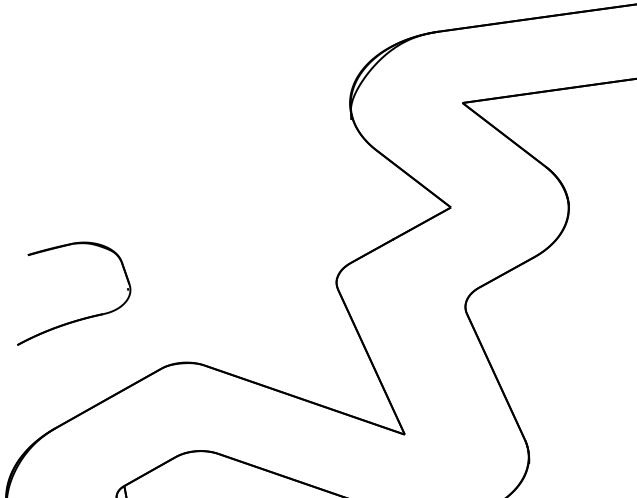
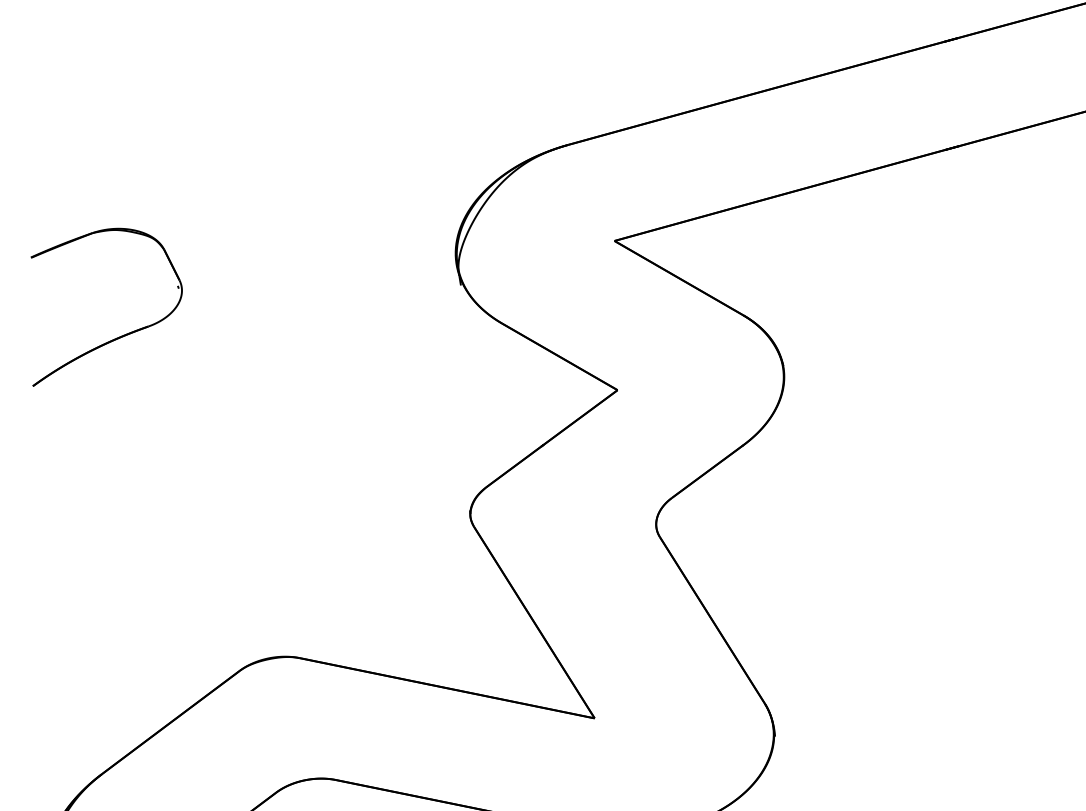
part: (80, 318) -> (116, 337), moved

